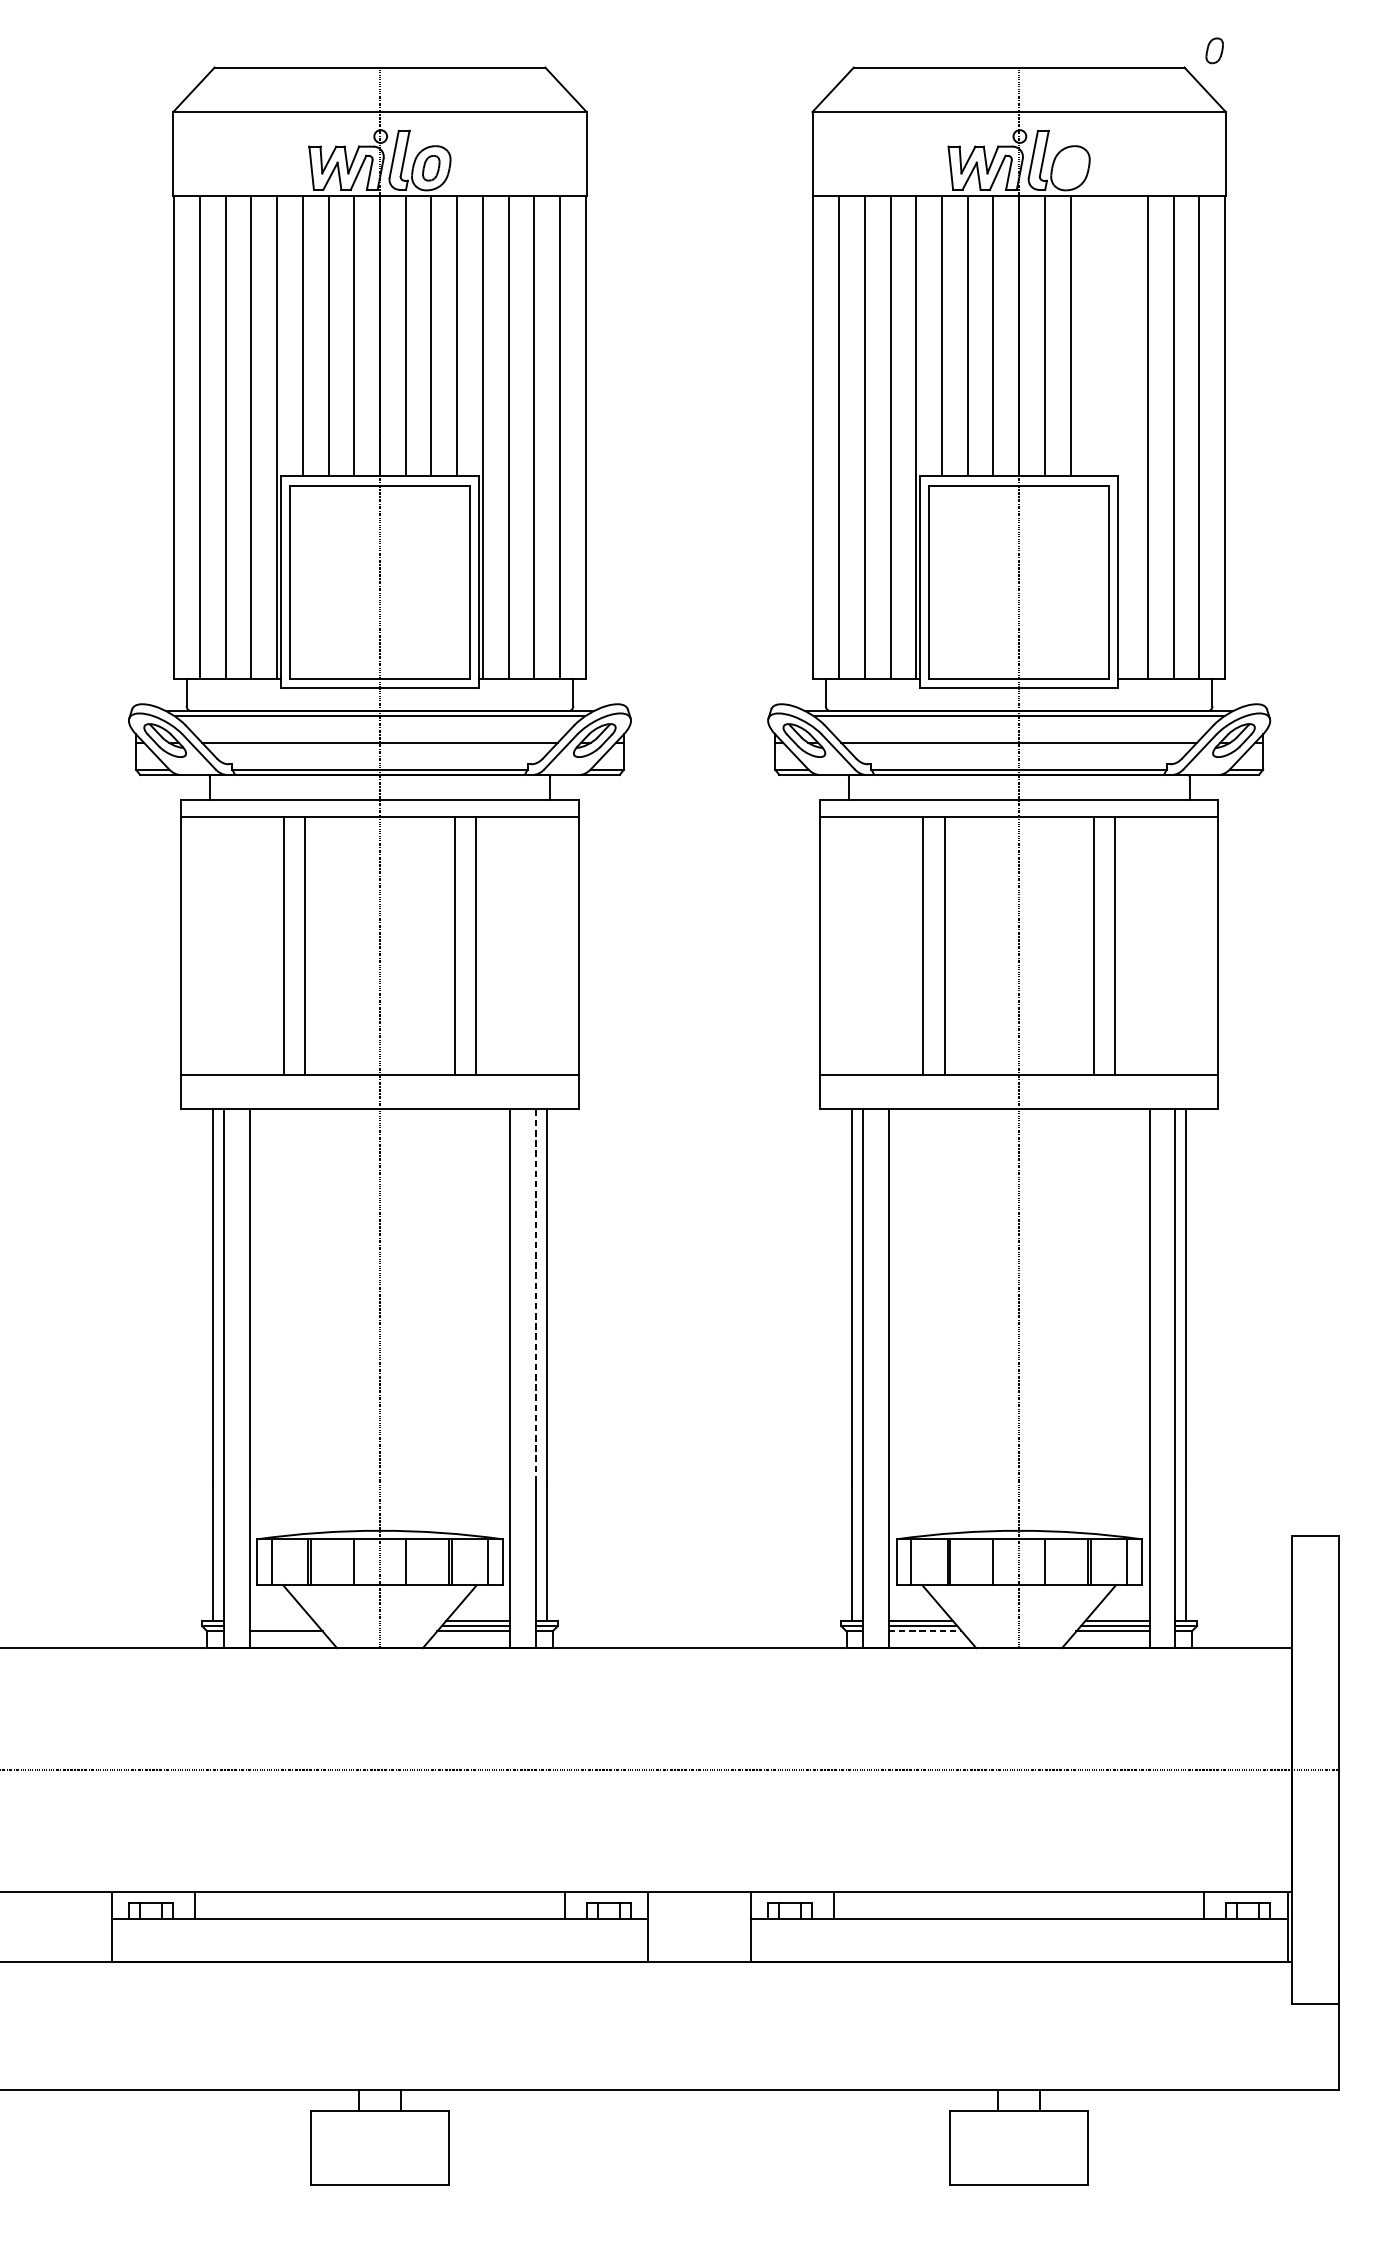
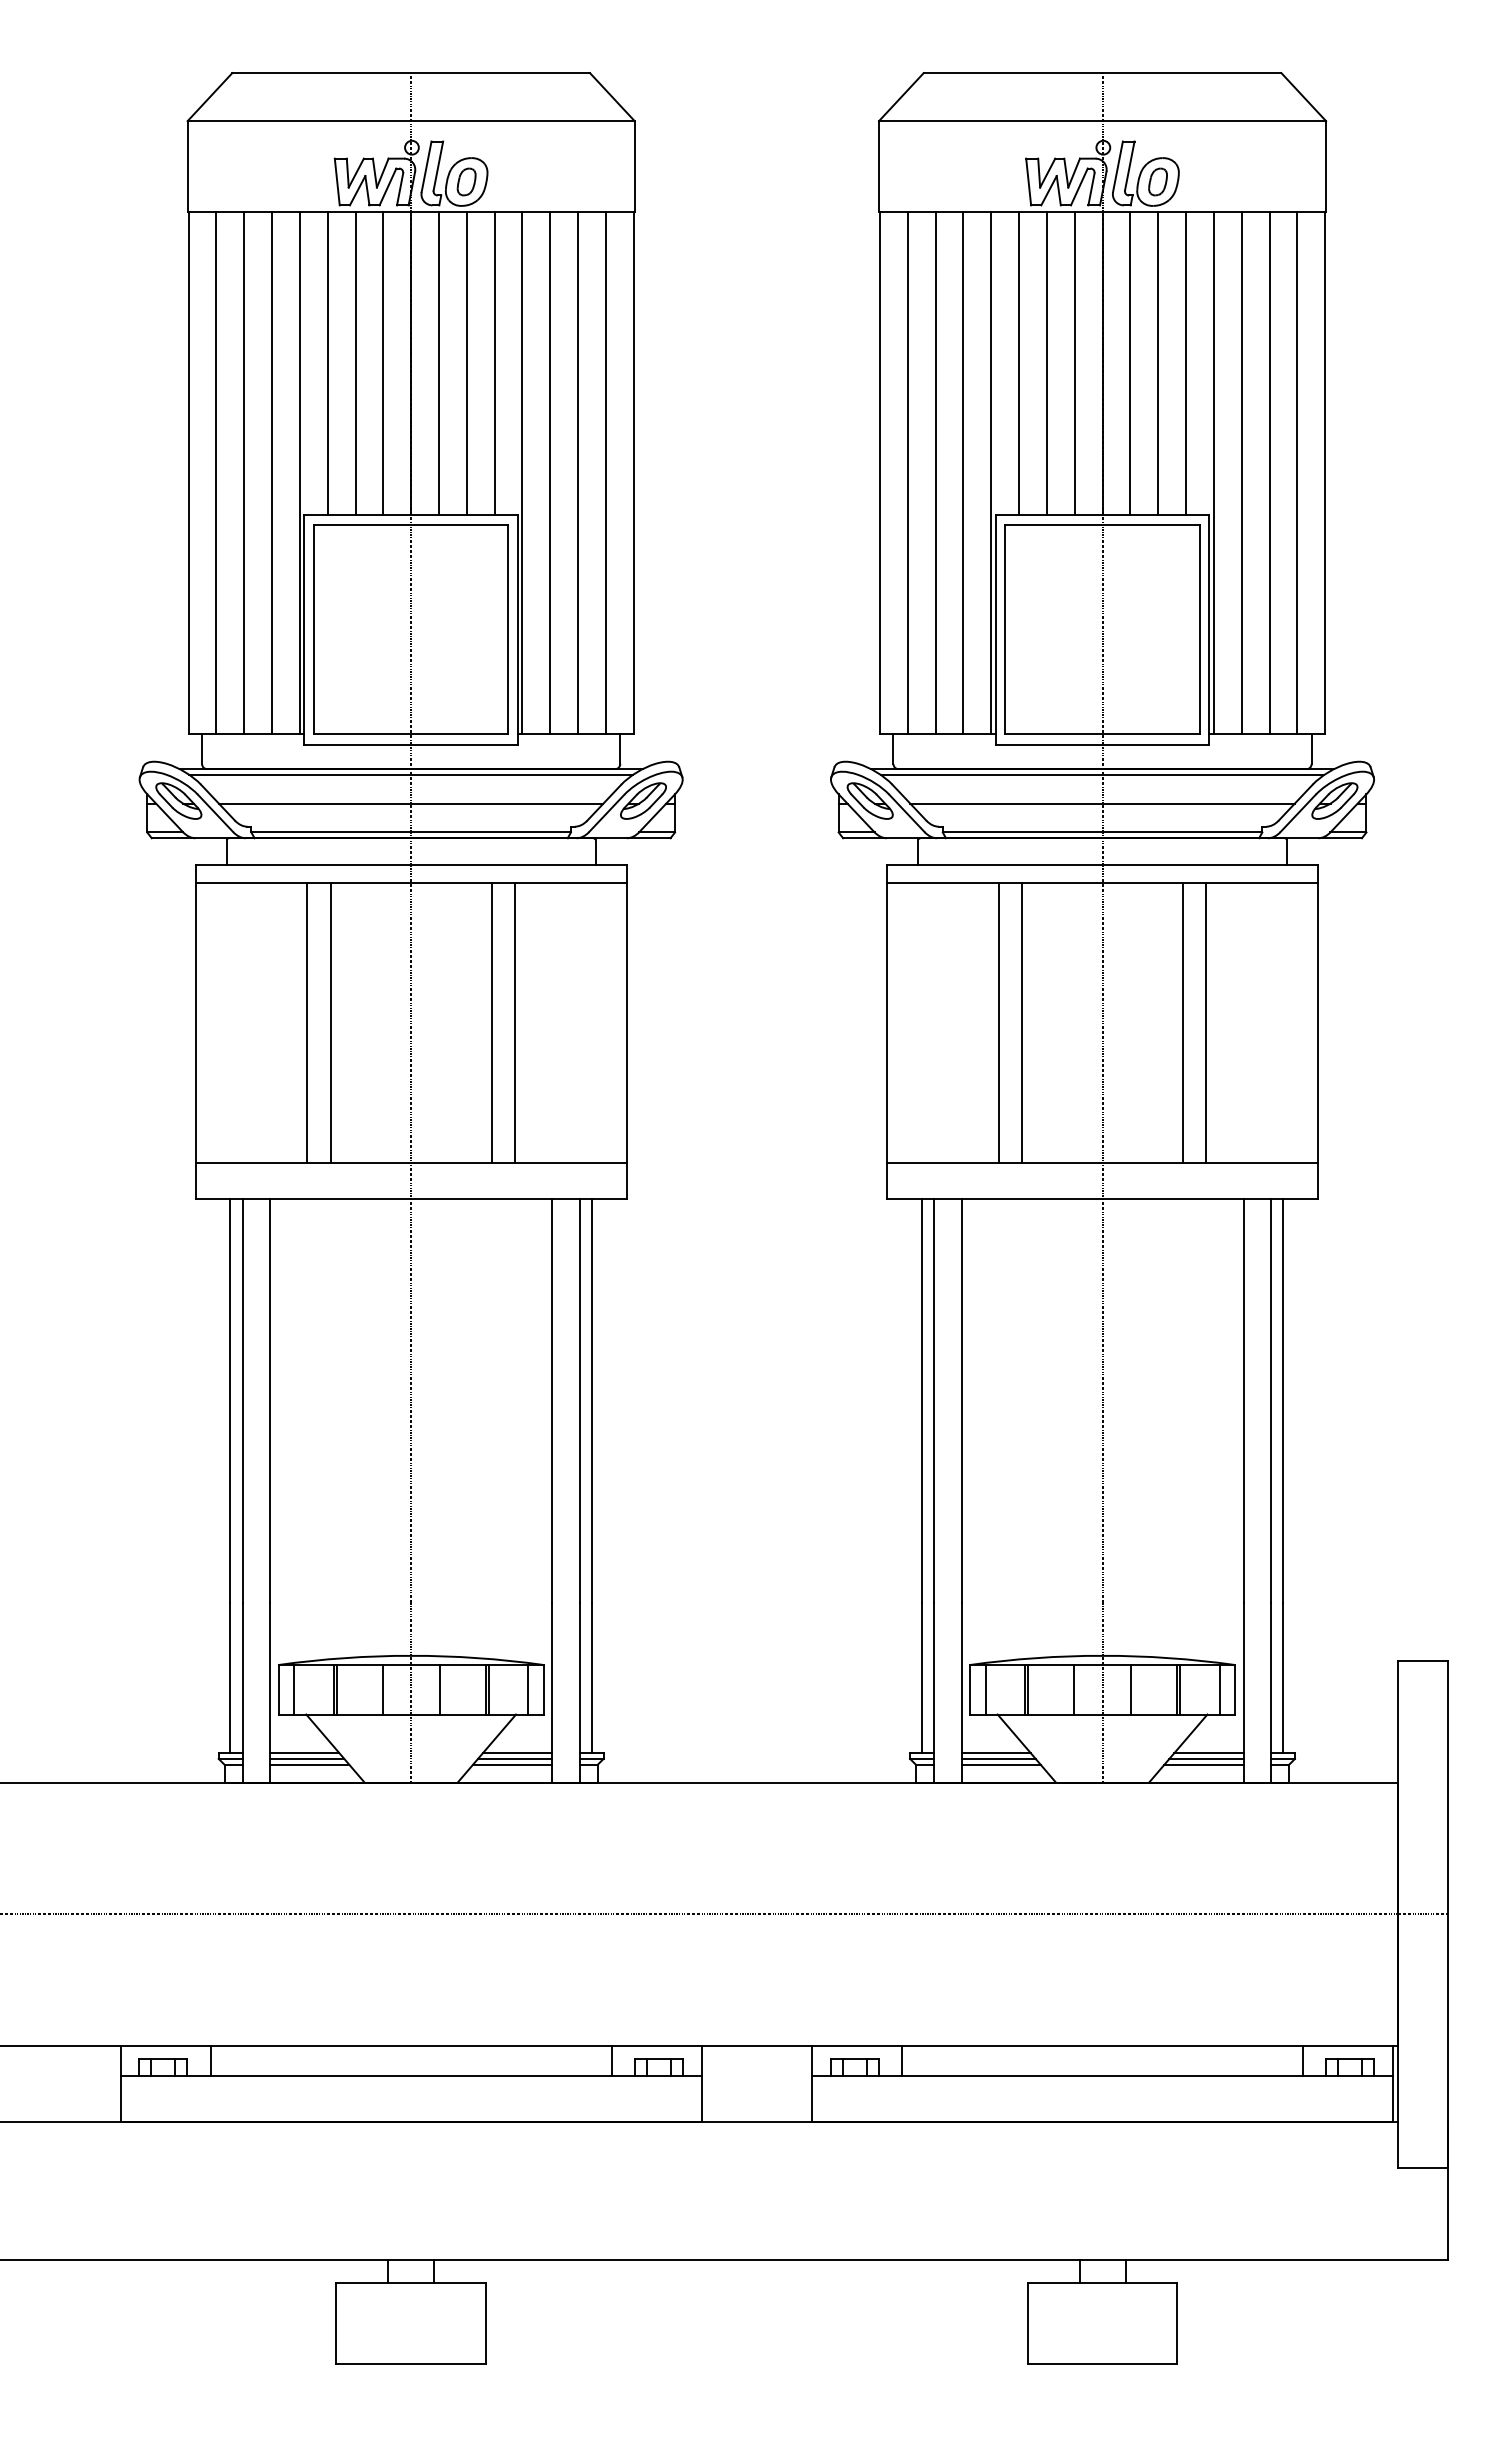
part: (1214, 50) -> (1157, 181), moved
line: (1096, 336) -> (1186, 363), added
line: (1121, 437) -> (1213, 473), added
line: (535, 1294) -> (579, 1400), dashed -> solid
line: (281, 1621) -> (304, 1753), added
line: (284, 1625) -> (307, 1758), added
line: (925, 1631) -> (1001, 1764), dashed -> solid

